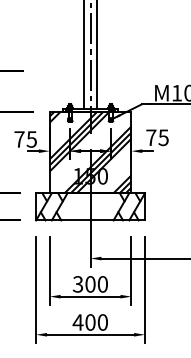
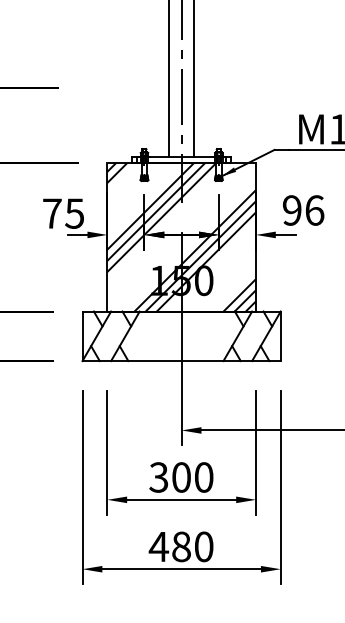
text: (157, 137) -> (303, 210), 75 -> 96
text: (90, 322) -> (181, 546), 400 -> 480

